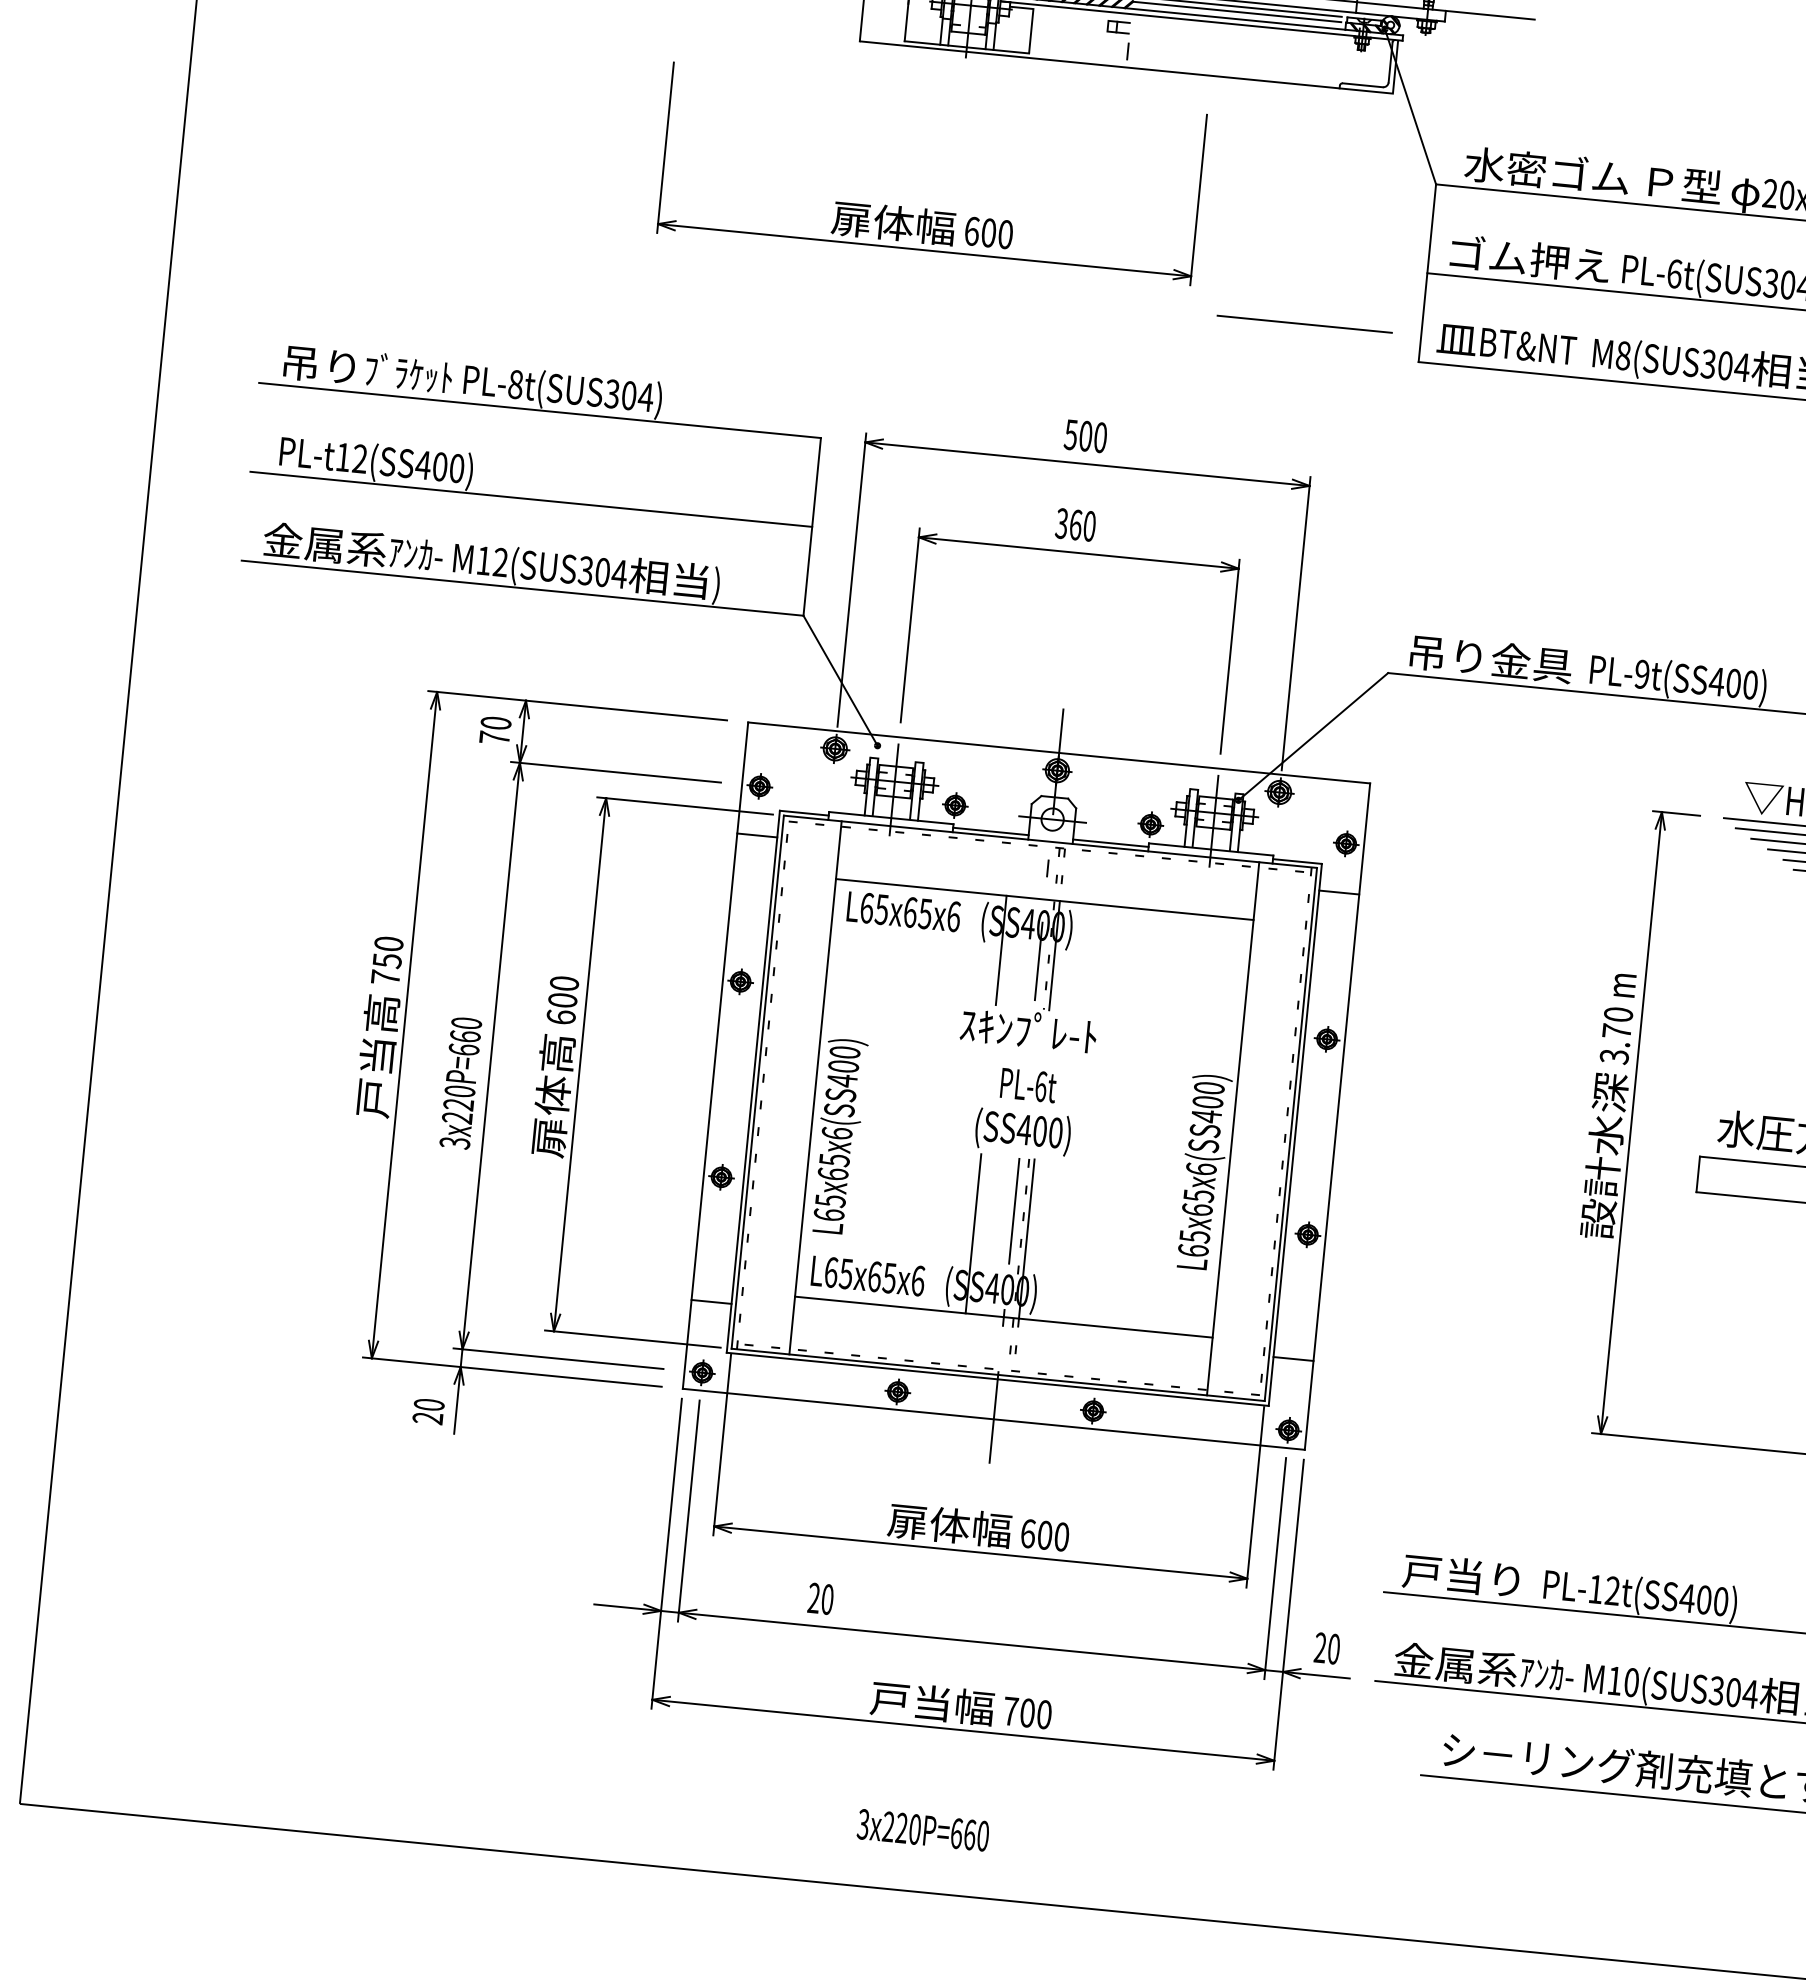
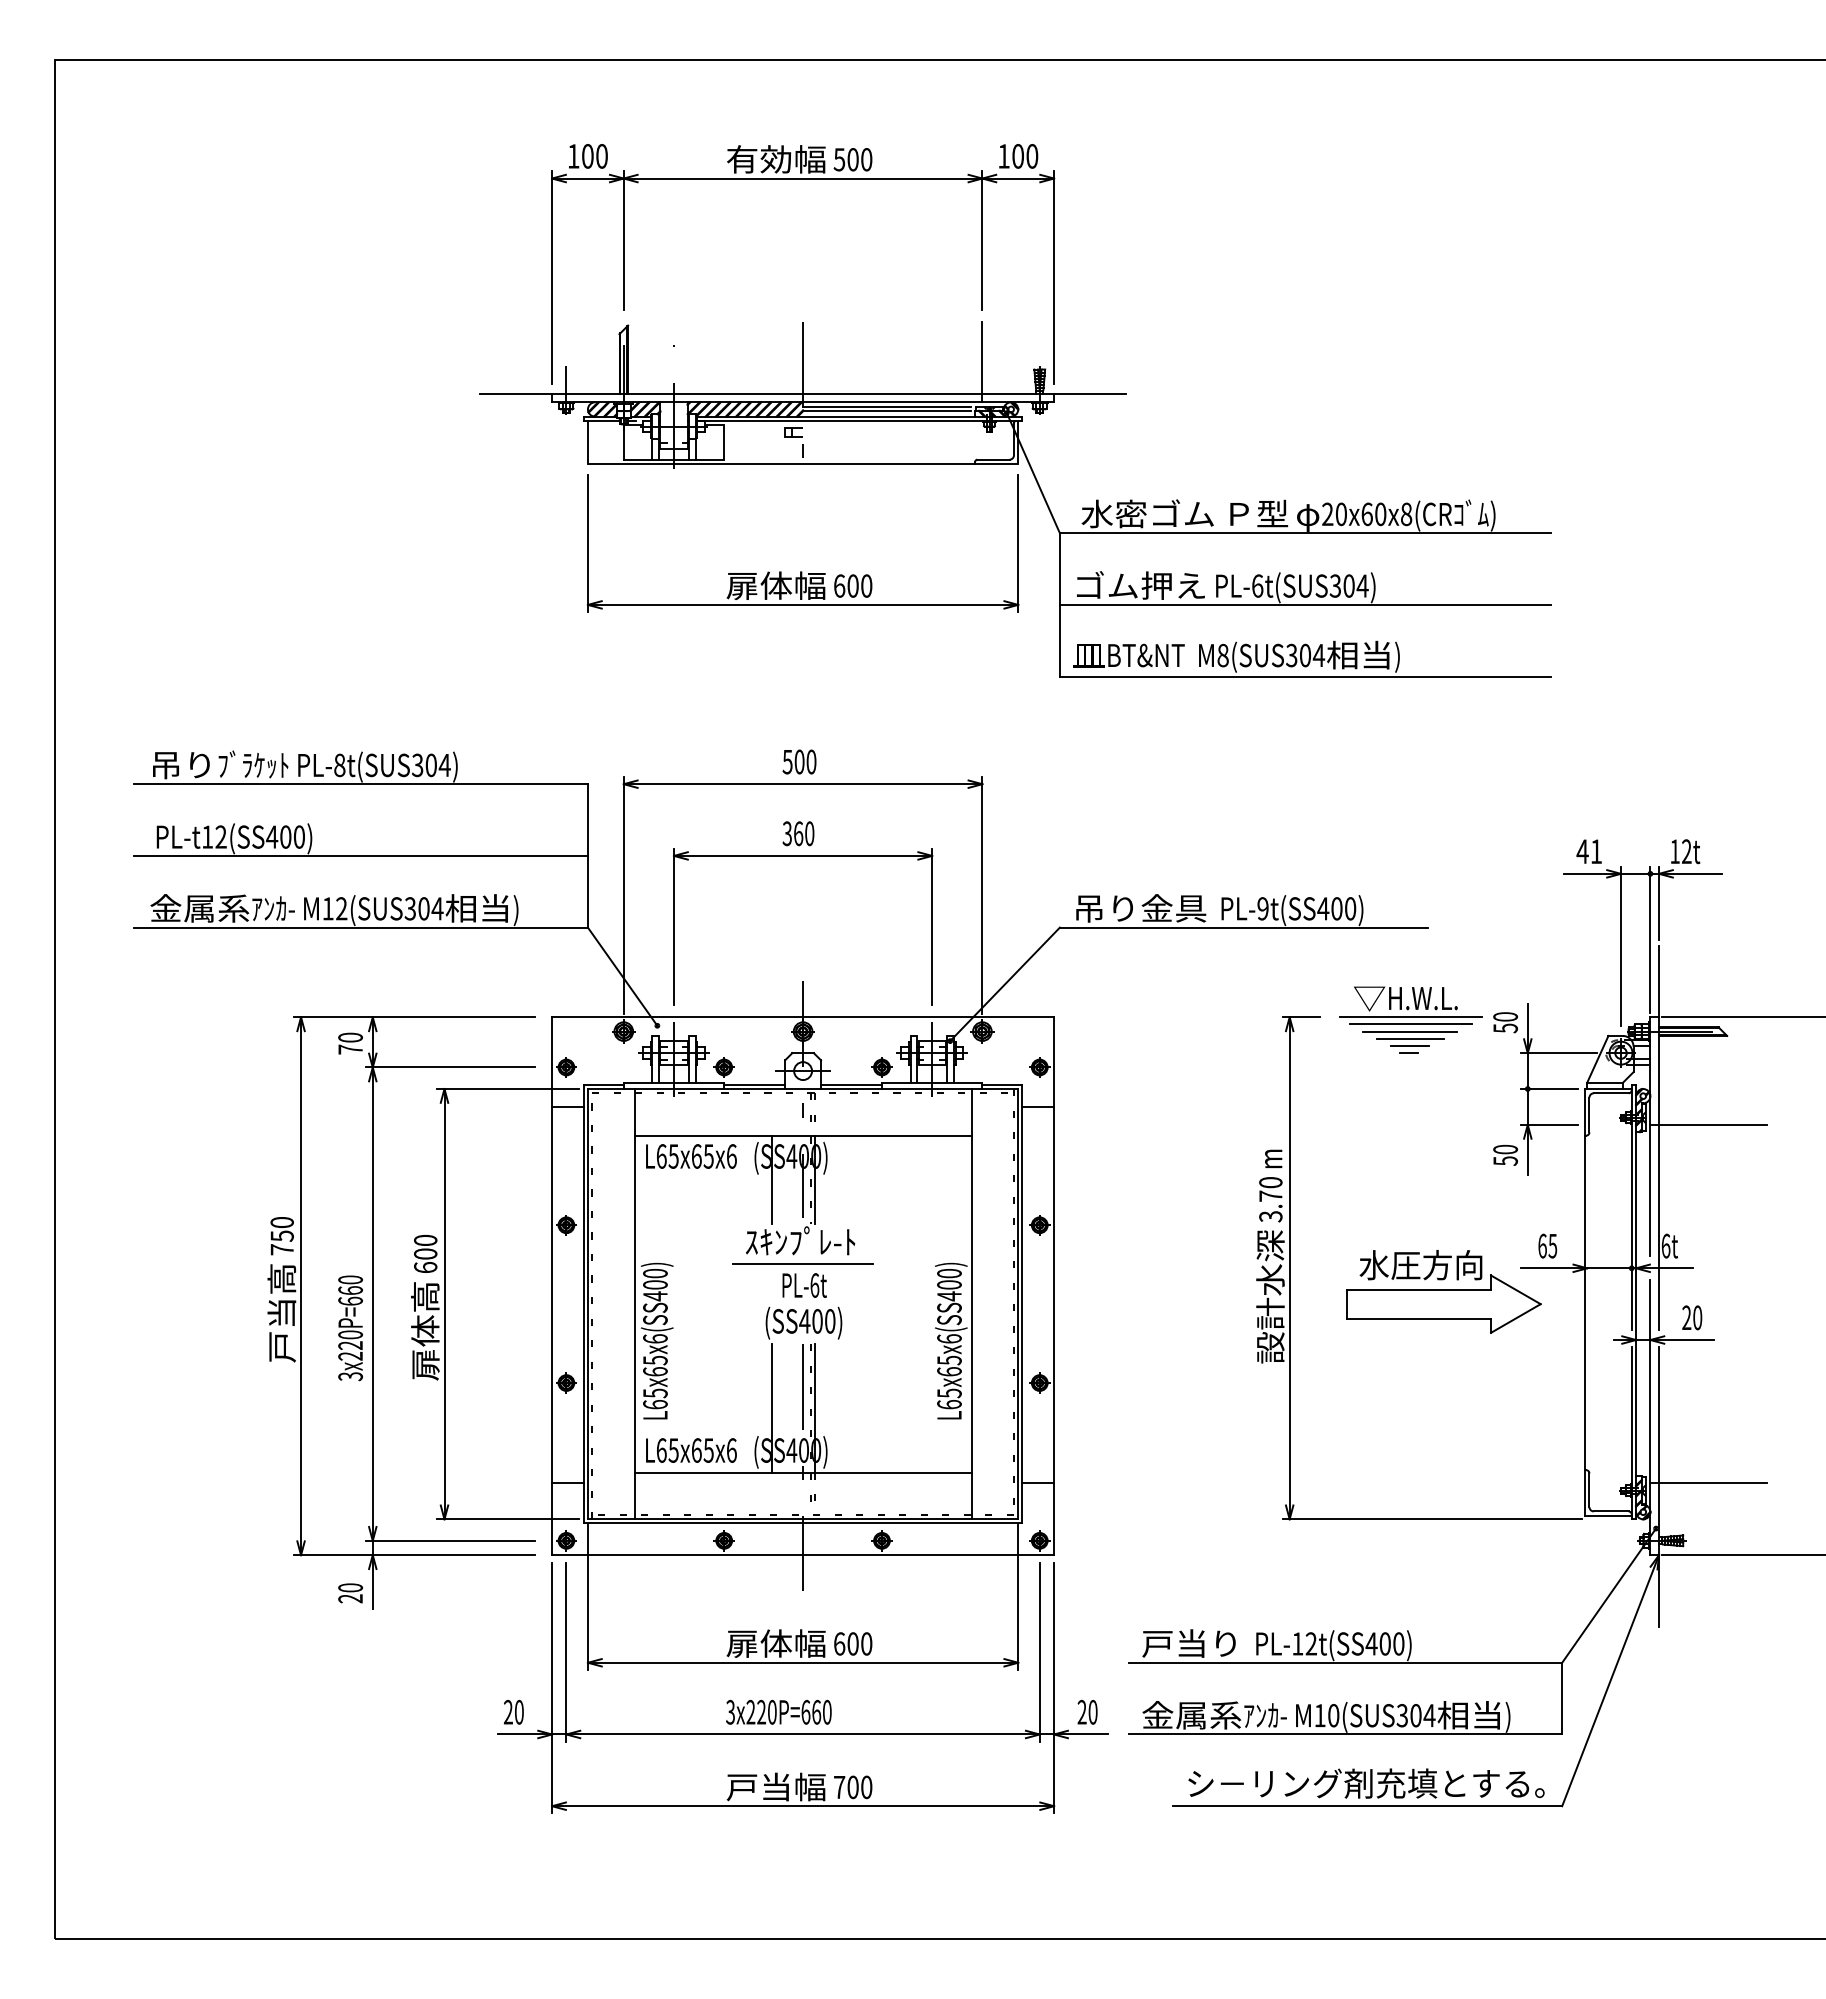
part: (927, 208) -> (802, 571), moved
line: (1304, 323) -> (802, 1263), moved
text: (820, 1597) -> (513, 1711), moved
text: (922, 1829) -> (778, 1711), moved

